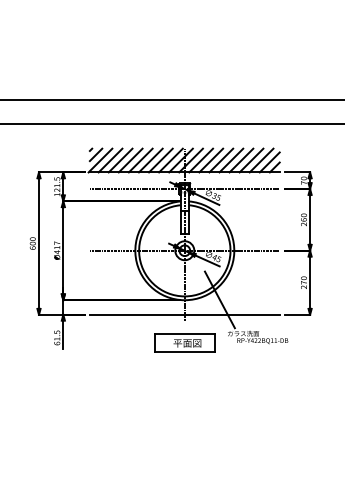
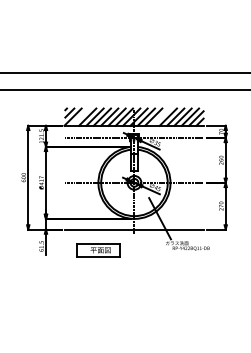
line: (110, 160) -> (80, 117), removed
line: (221, 160) -> (161, 117), removed
part: (184, 342) -> (98, 249), moved

